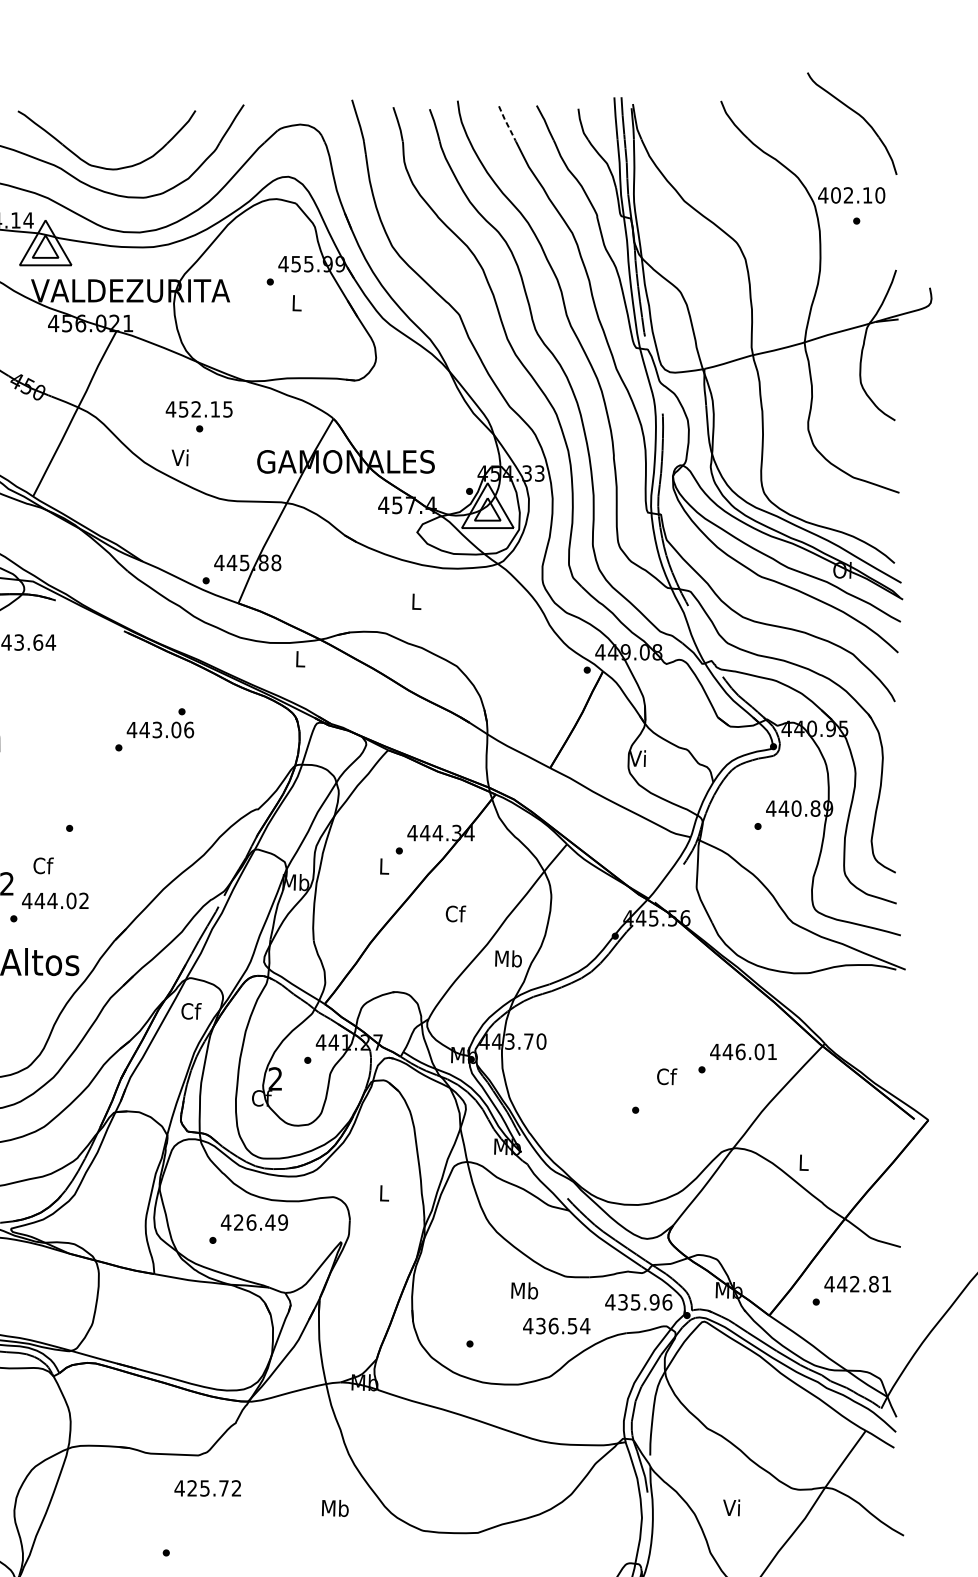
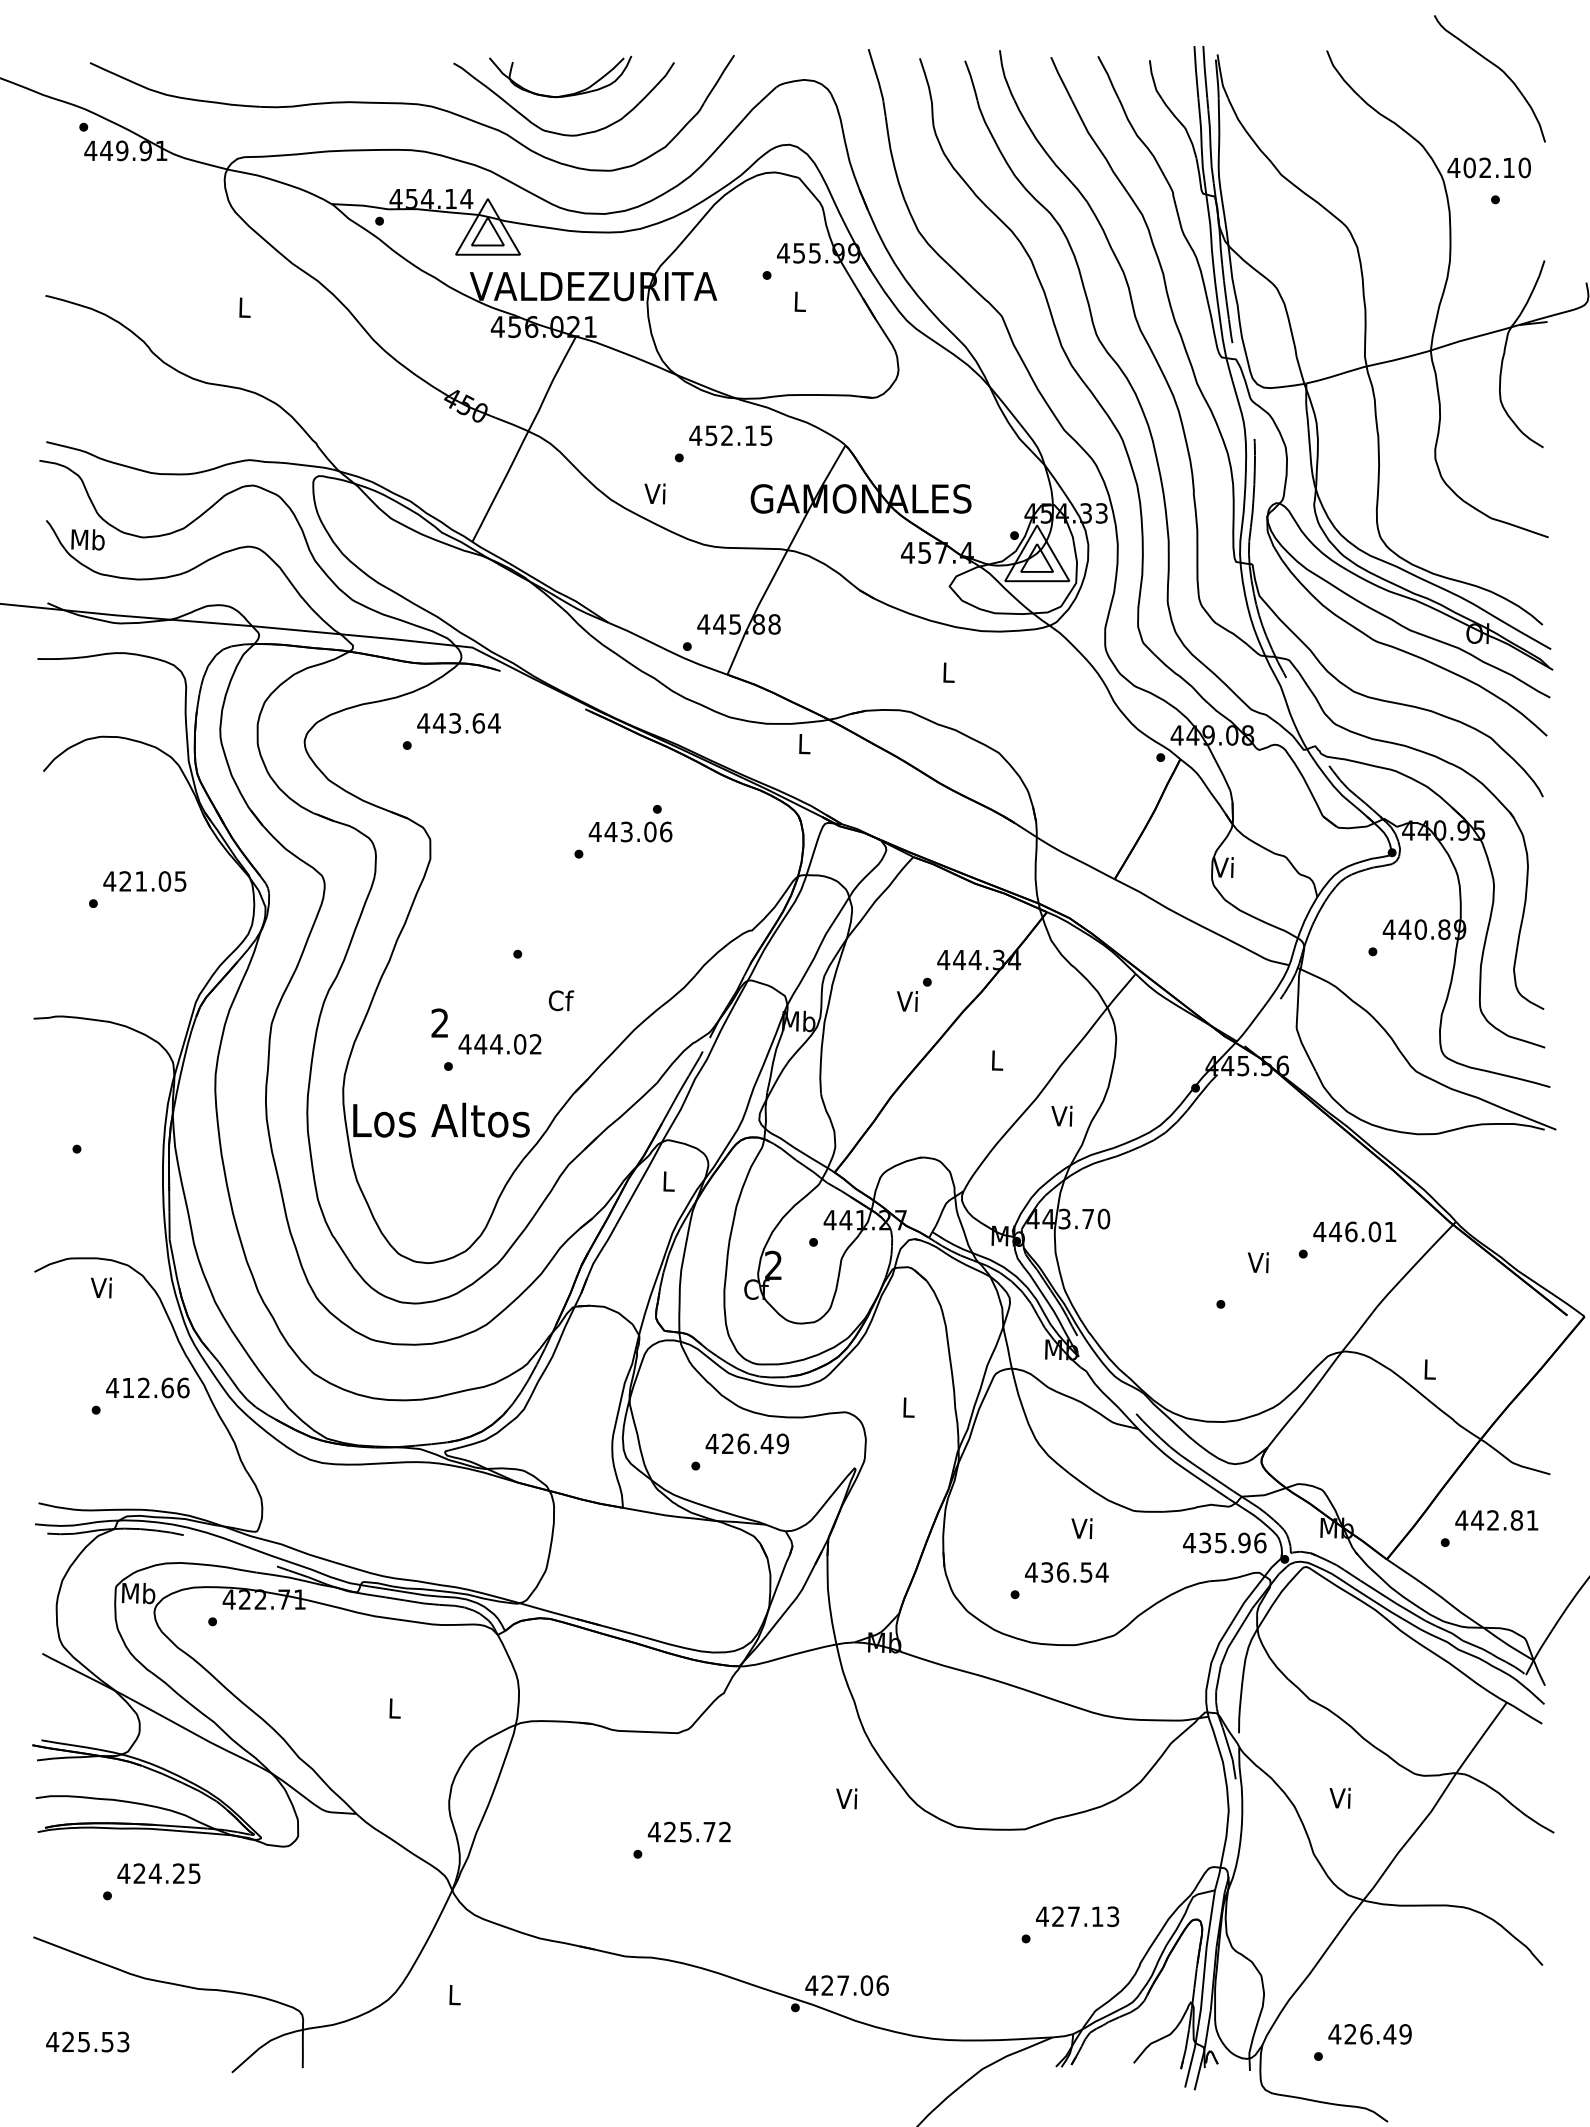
line: (507, 124) -> (1061, 79), dashed -> solid
part: (107, 136) -> (564, 94), added
text: (199, 409) -> (730, 435), moved
text: (43, 865) -> (561, 1000), moved
text: (383, 866) -> (907, 1001), L -> Vi
text: (455, 913) -> (997, 1060), Cf -> L
text: (508, 958) -> (1062, 1115), Mb -> Vi
text: (190, 1011) -> (668, 1181), Cf -> L
text: (666, 1076) -> (1259, 1262), Cf -> Vi
text: (524, 1290) -> (1082, 1528), Mb -> Vi
text: (556, 1326) -> (1066, 1572), moved
text: (207, 1487) -> (688, 1831), moved
text: (335, 1508) -> (847, 1798), Mb -> Vi

